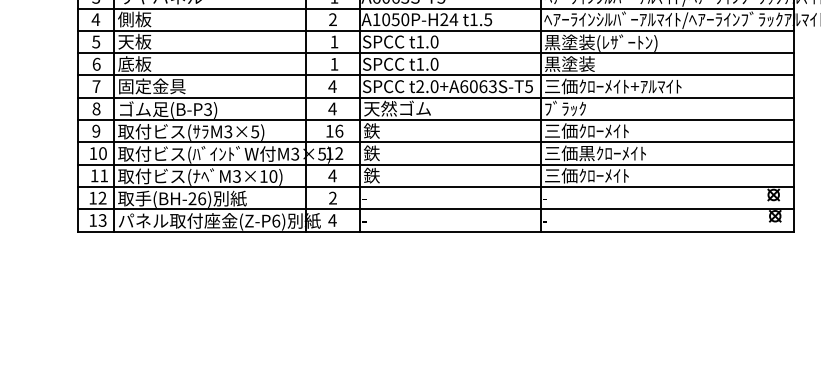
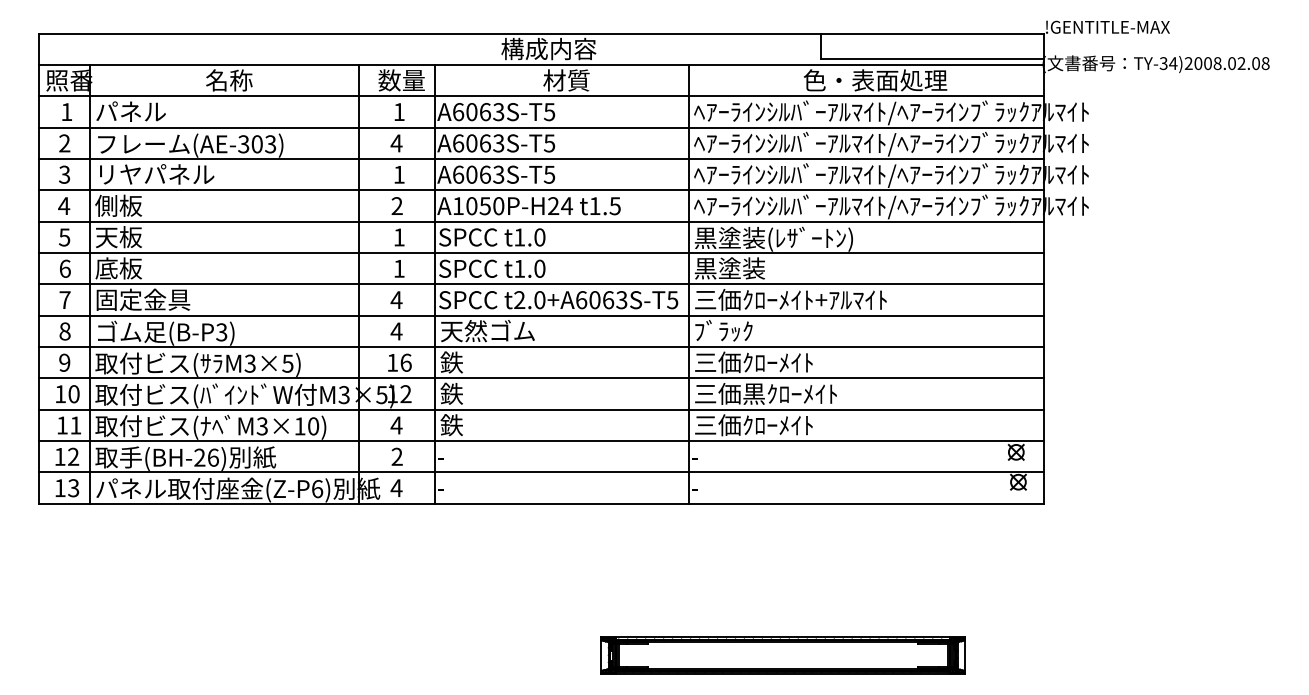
part: (607, 339) -> (782, 655), added

